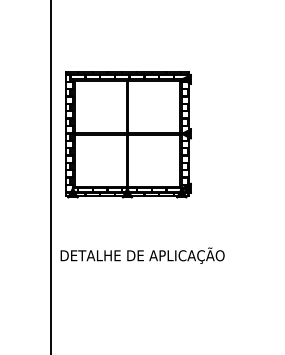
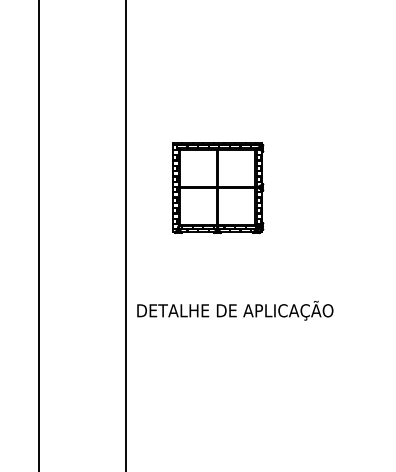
part: (128, 134) -> (218, 187), size x0.6
text: (142, 255) -> (235, 310), moved

